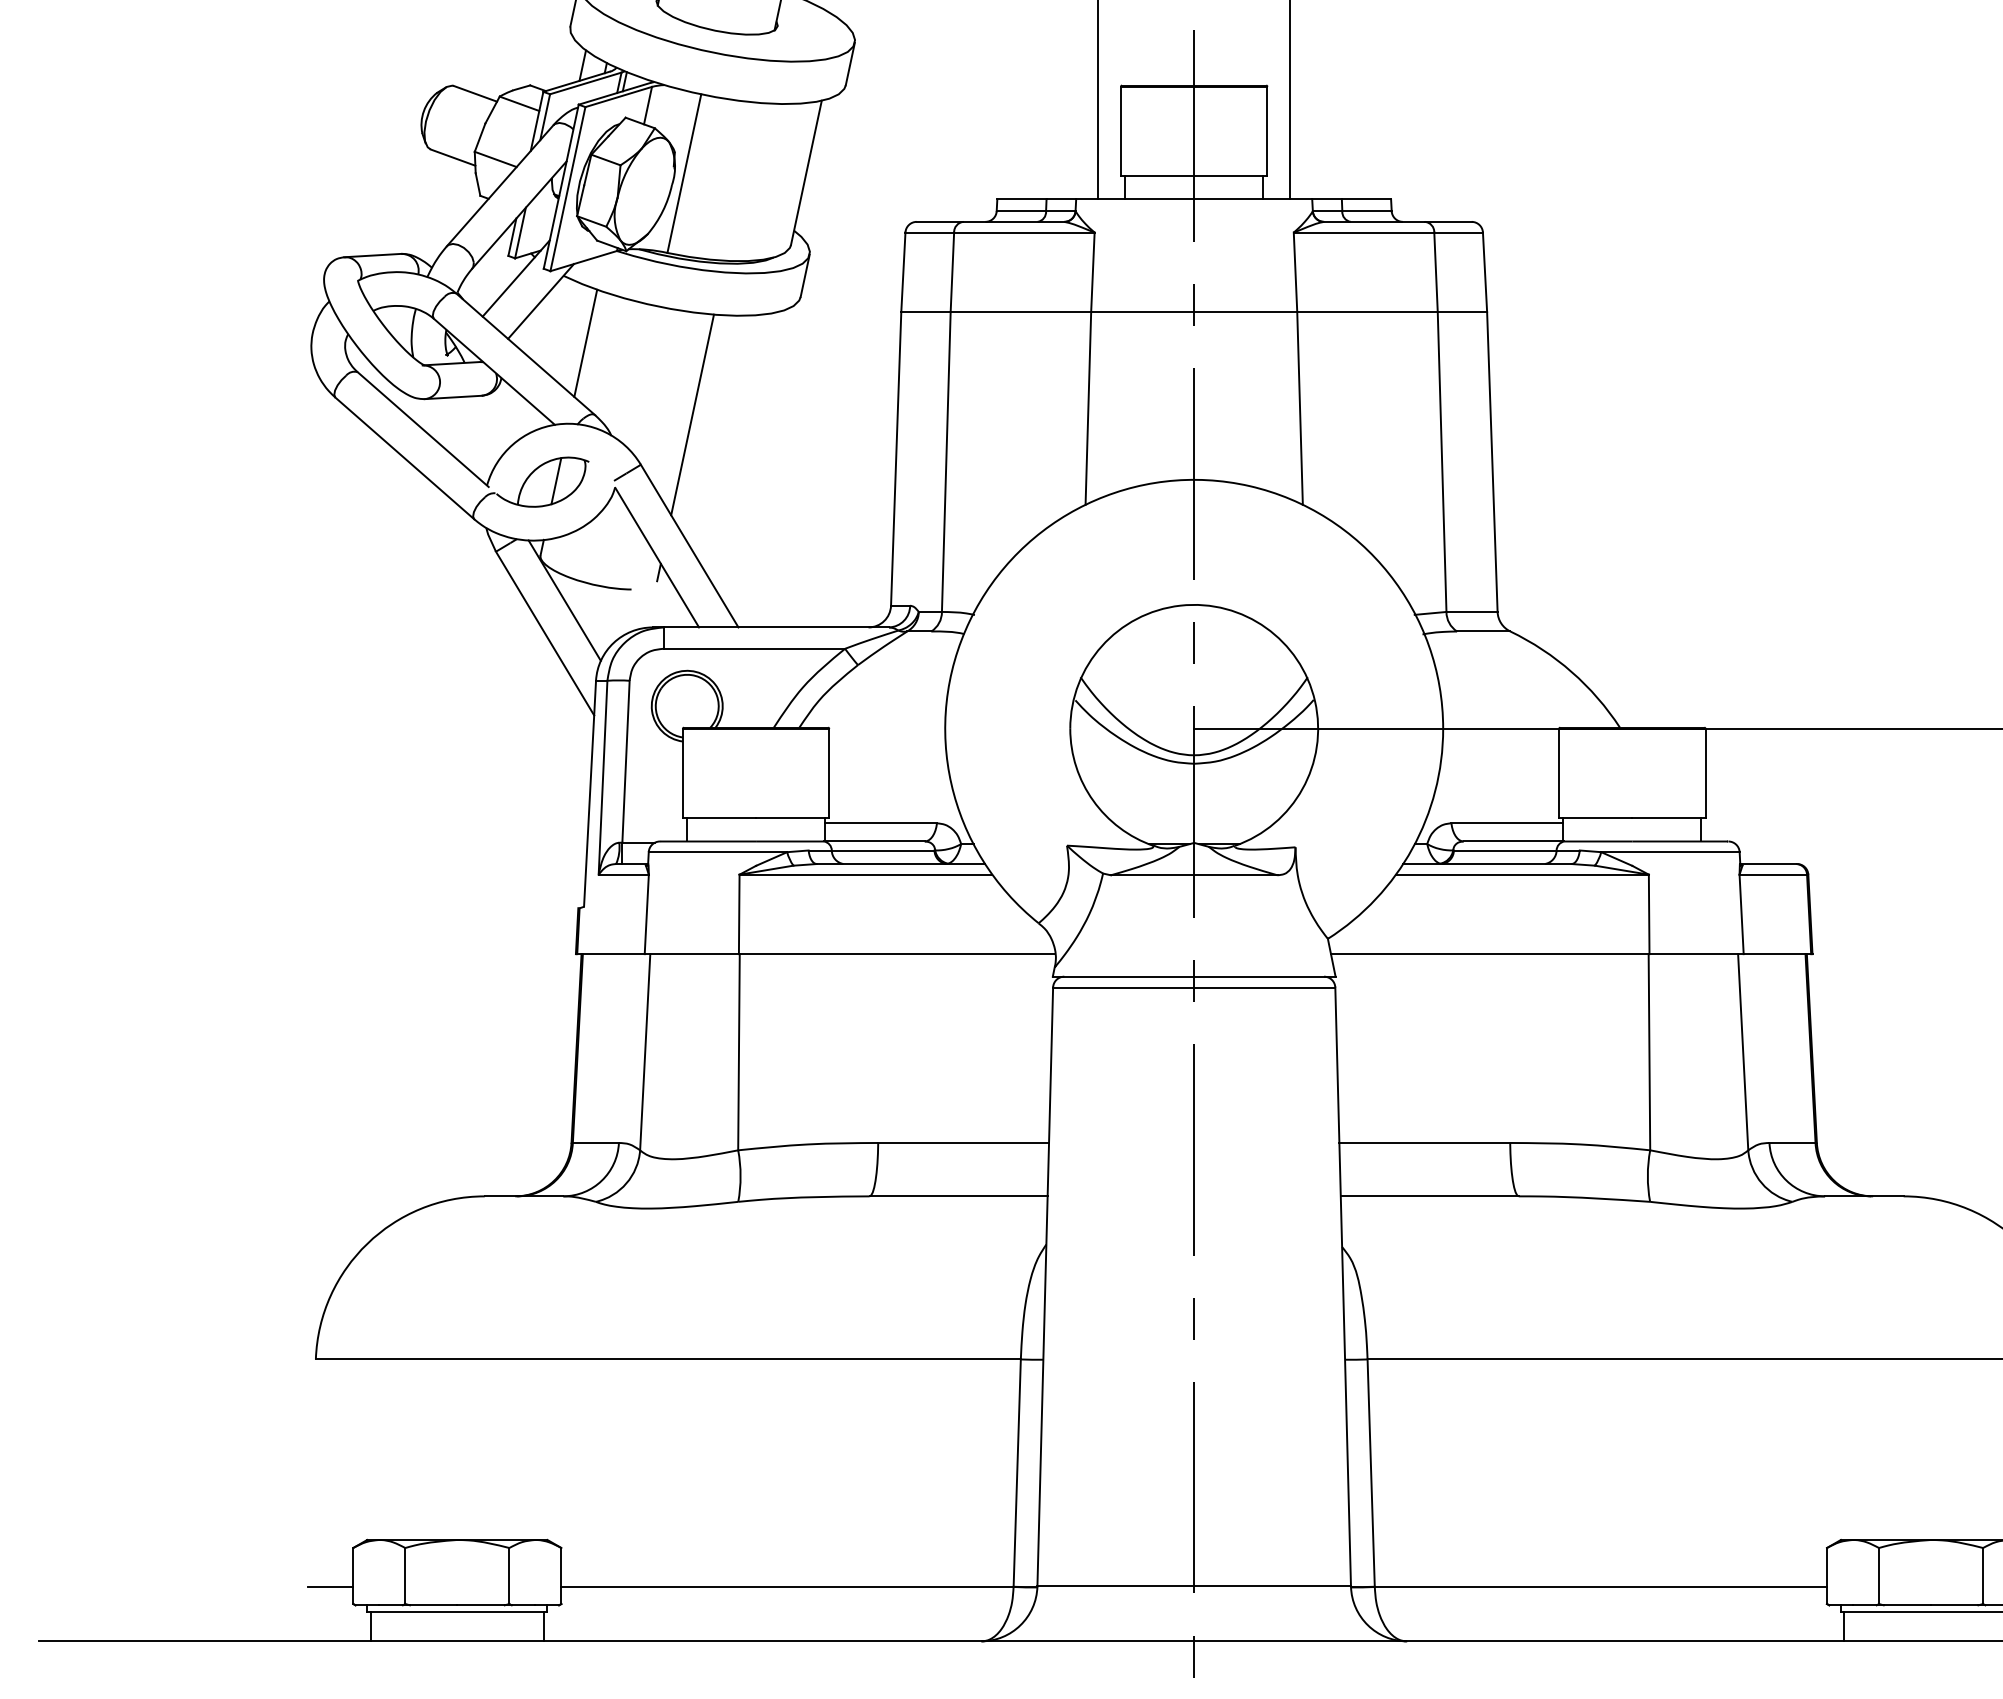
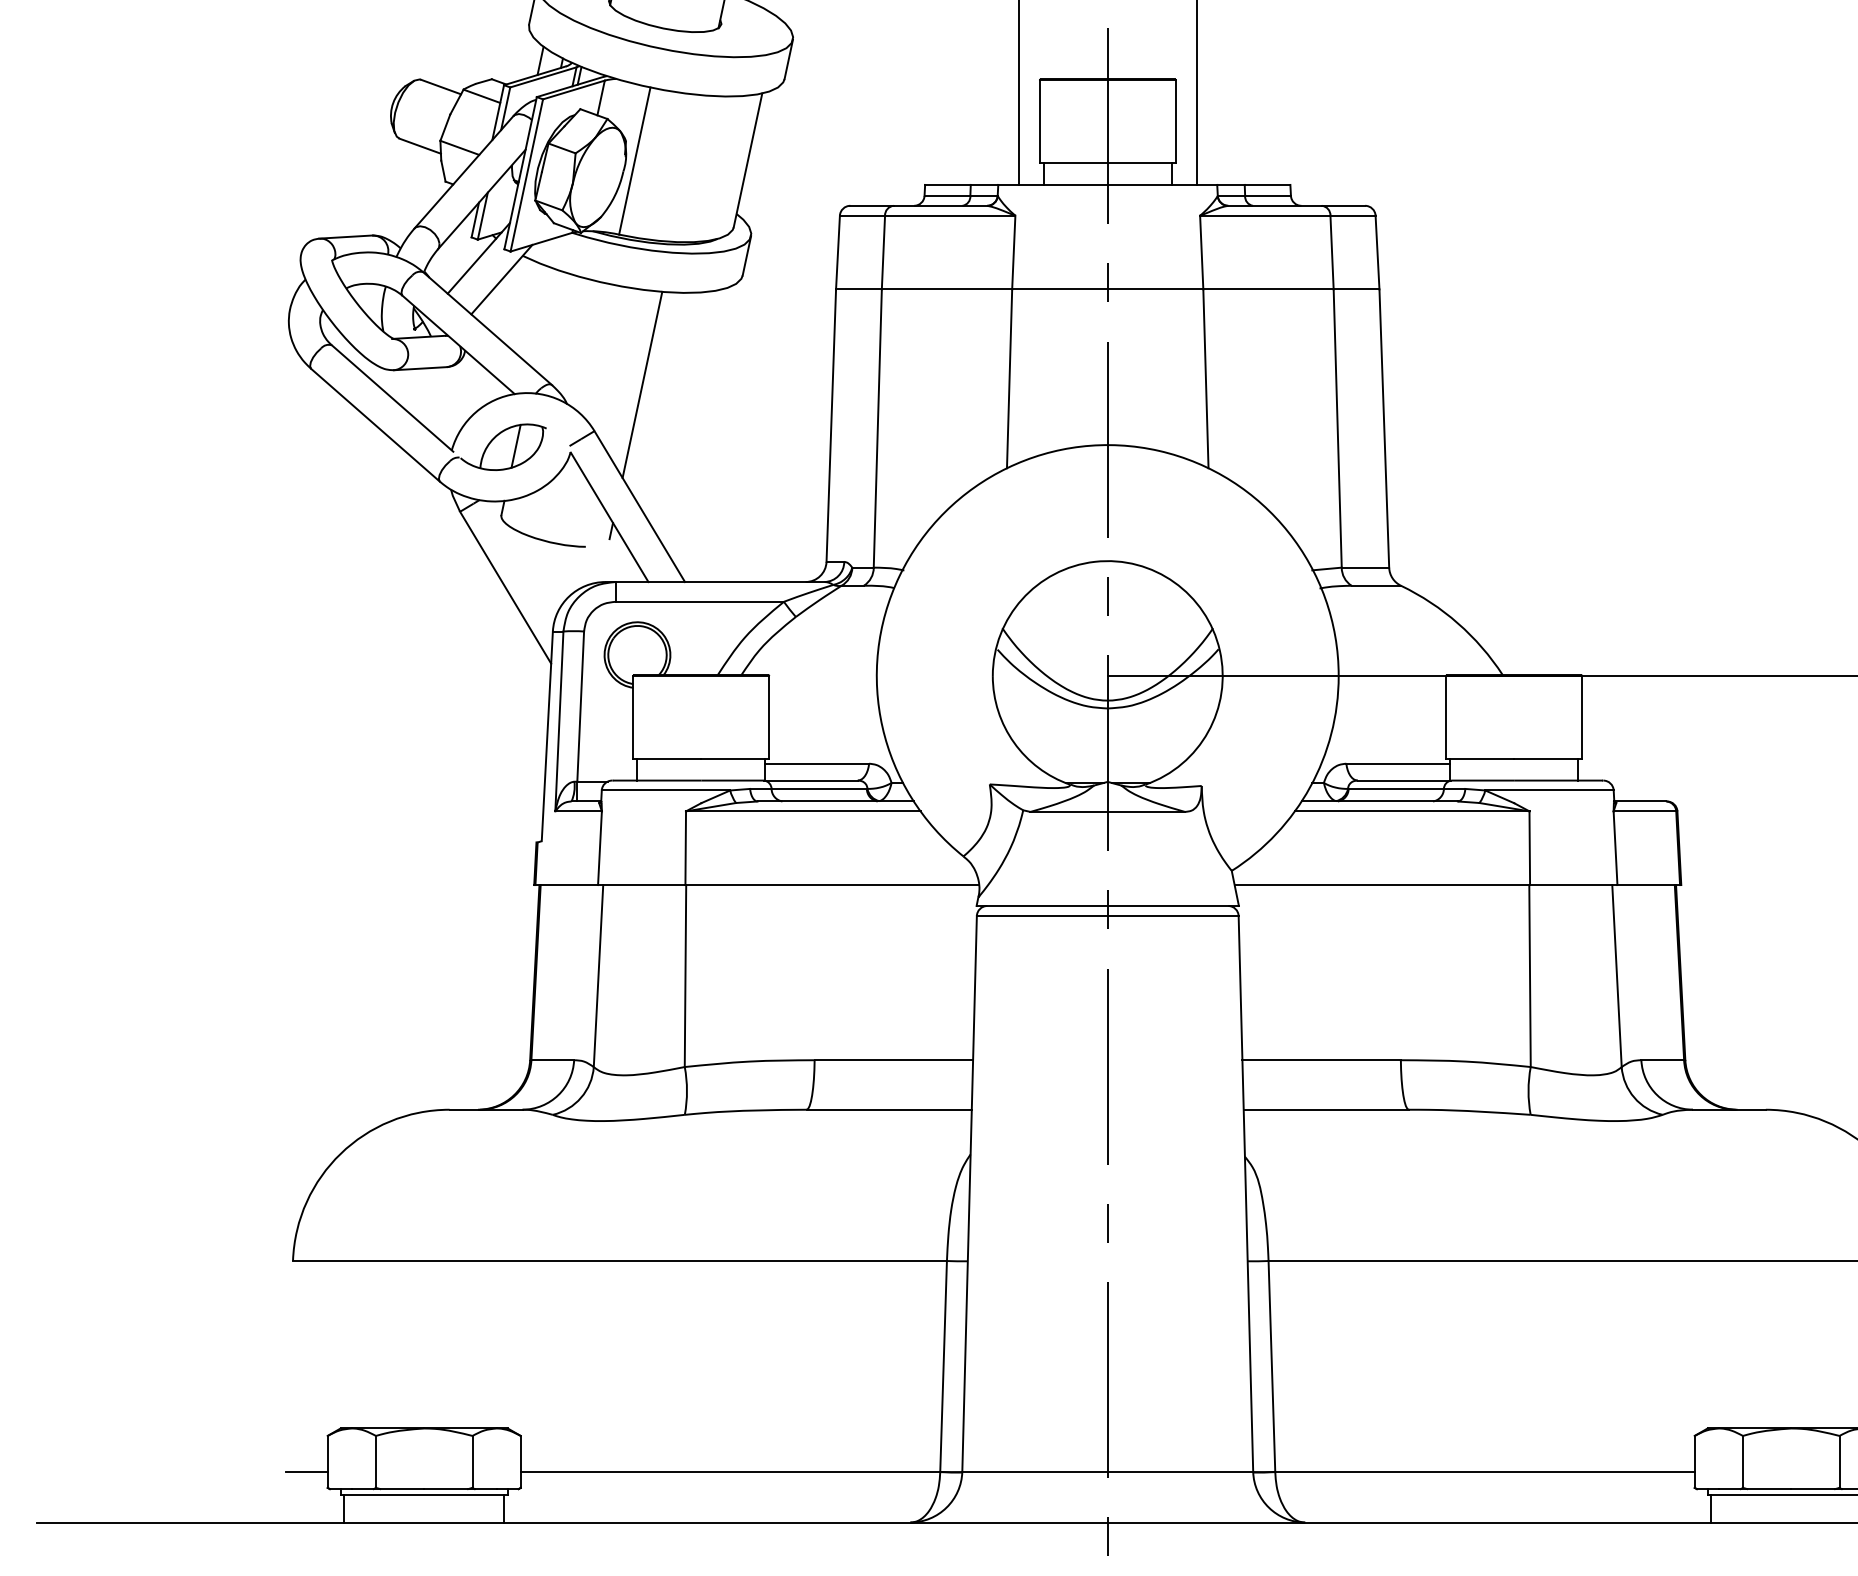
line: (585, 342) -> (543, 317), removed
line: (564, 600) -> (523, 557), removed

